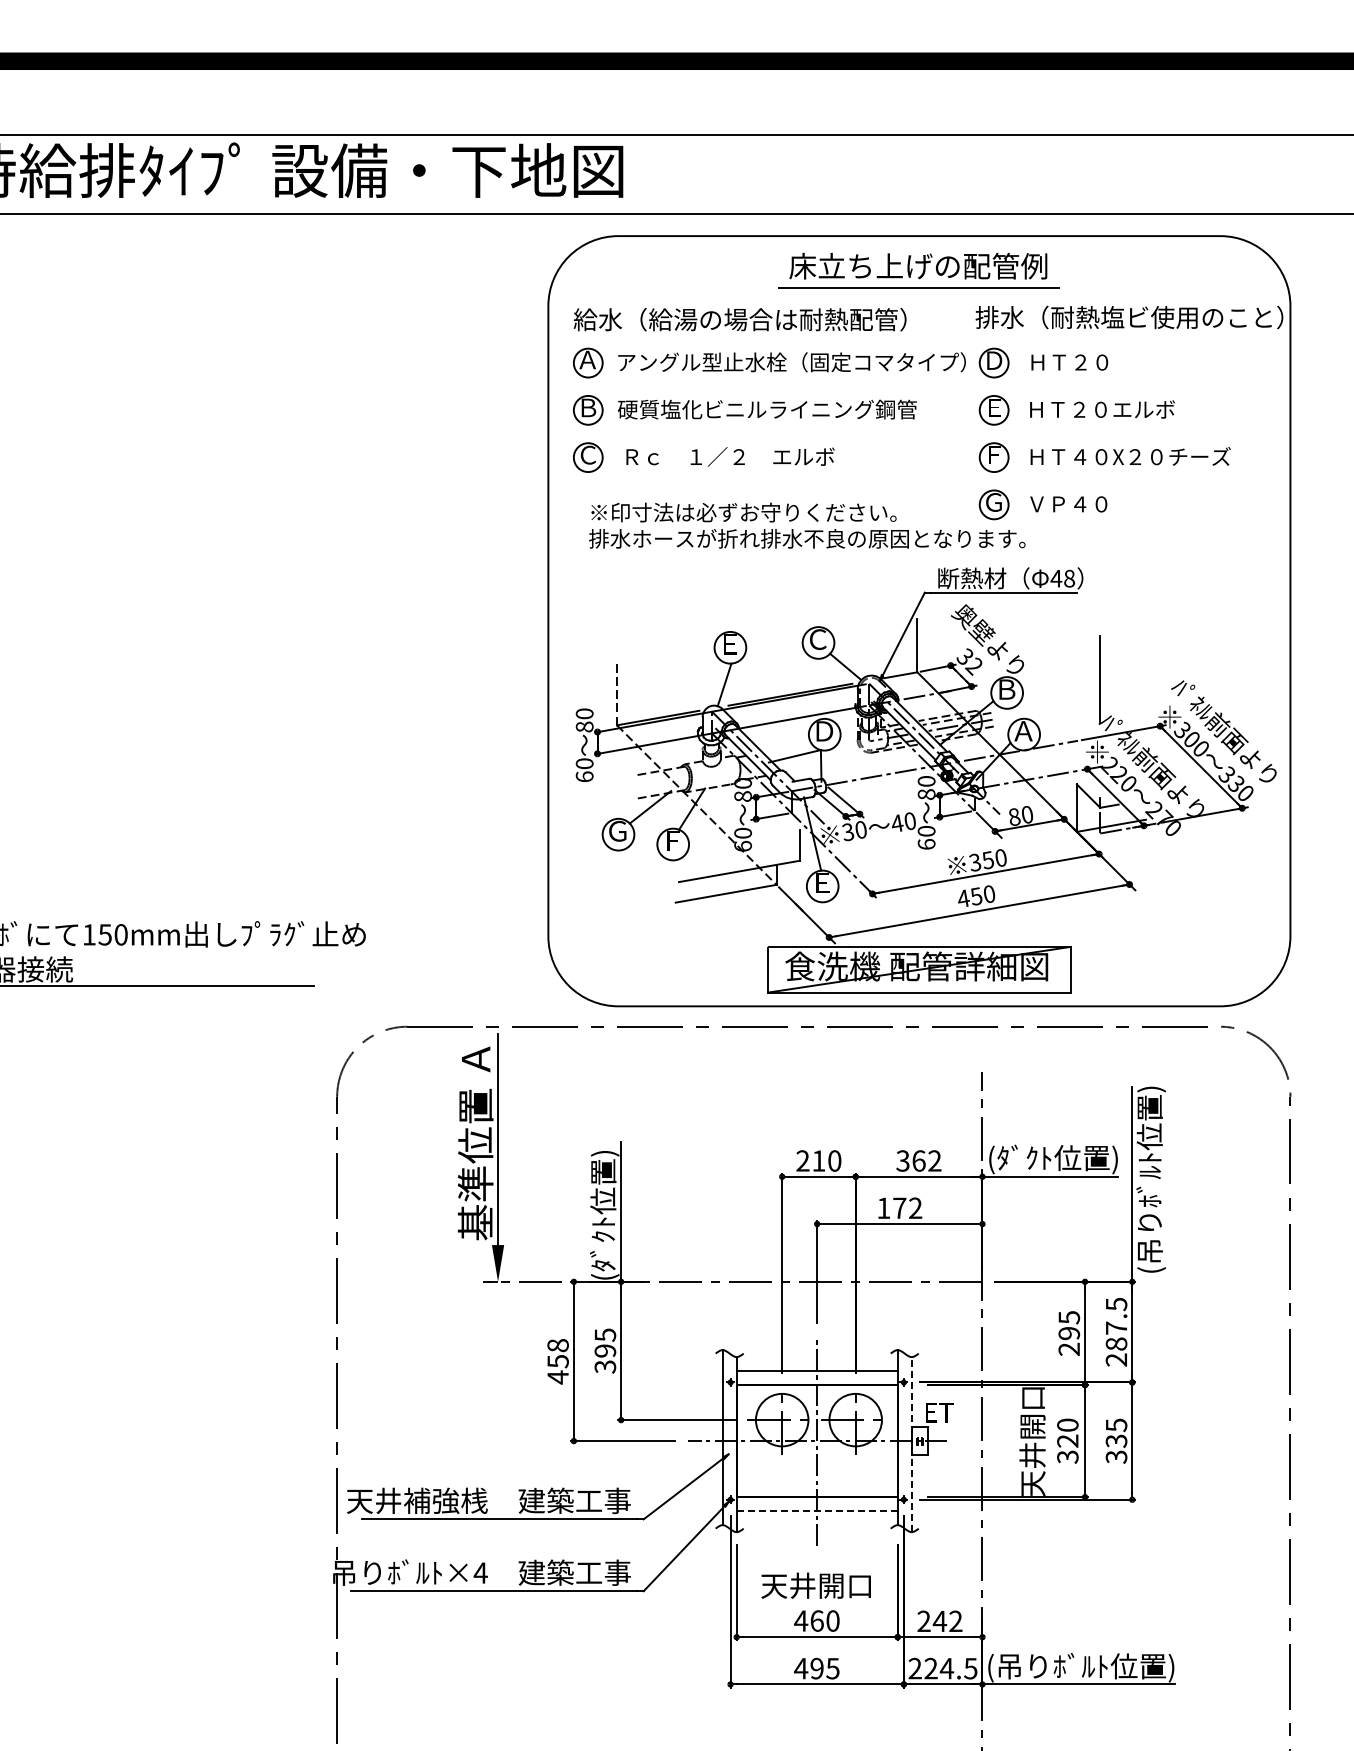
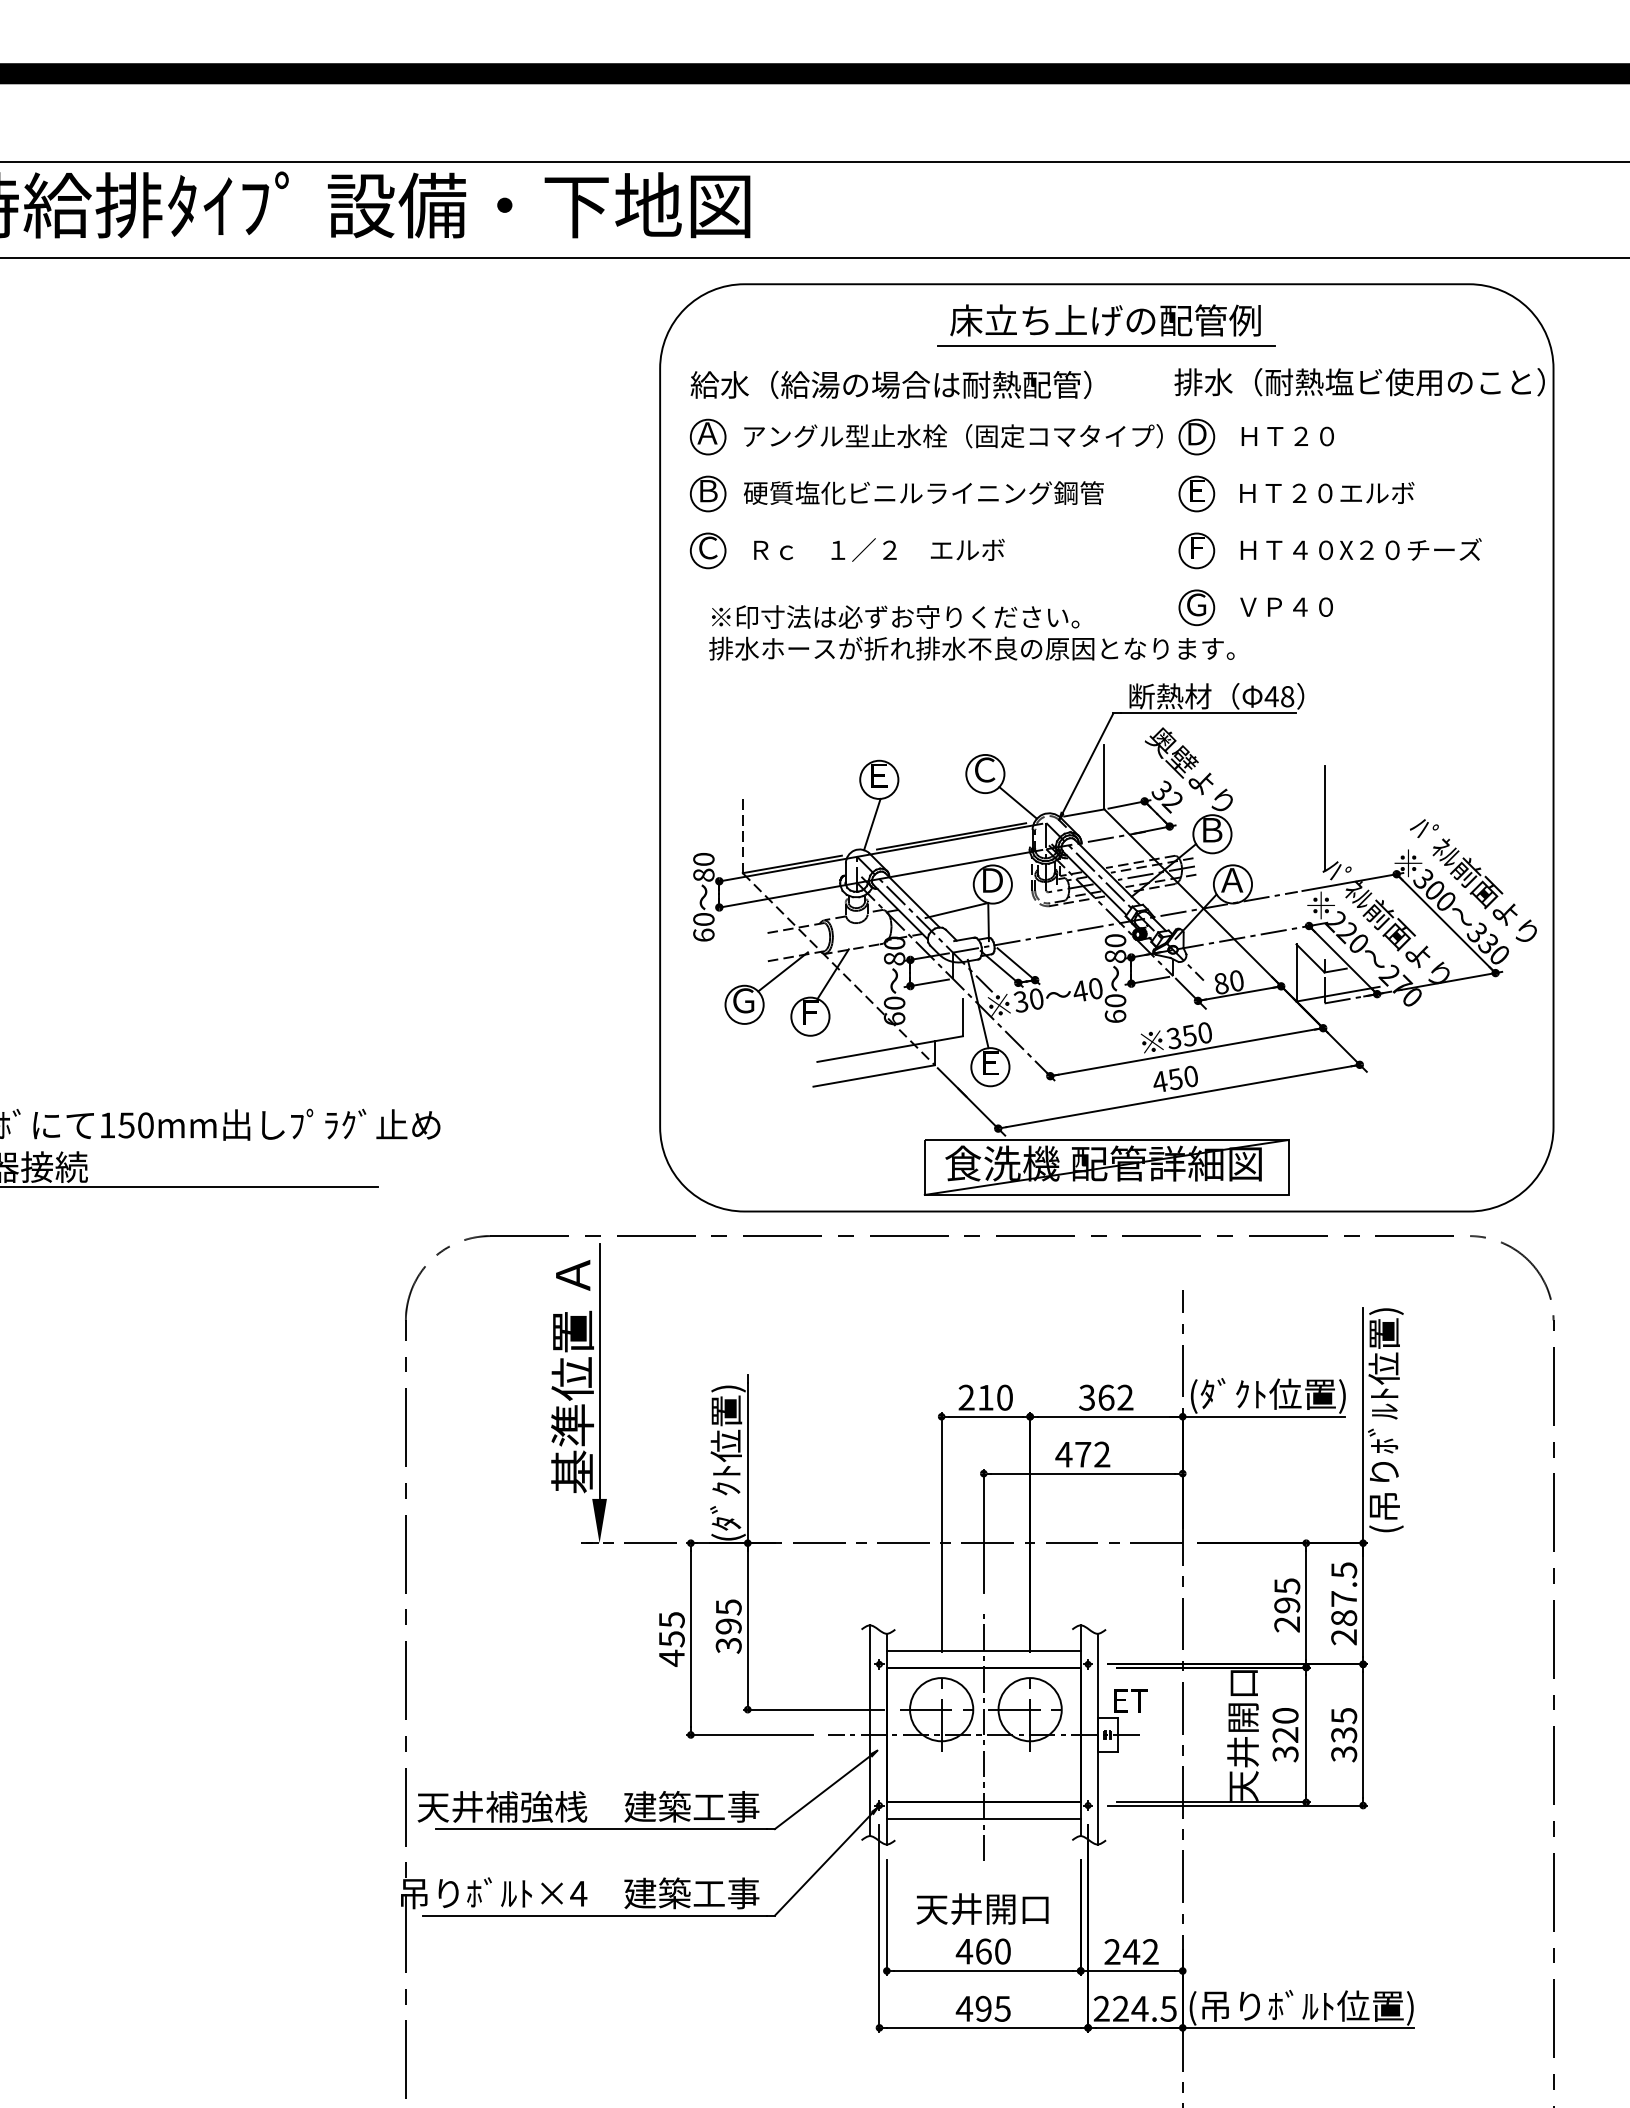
text: (883, 1207) -> (1063, 1453), 172 -> 472
text: (557, 1345) -> (671, 1619), 458 -> 455
line: (911, 1444) -> (1097, 1739), dashed -> solid
line: (817, 1511) -> (984, 1819), dashed -> solid

